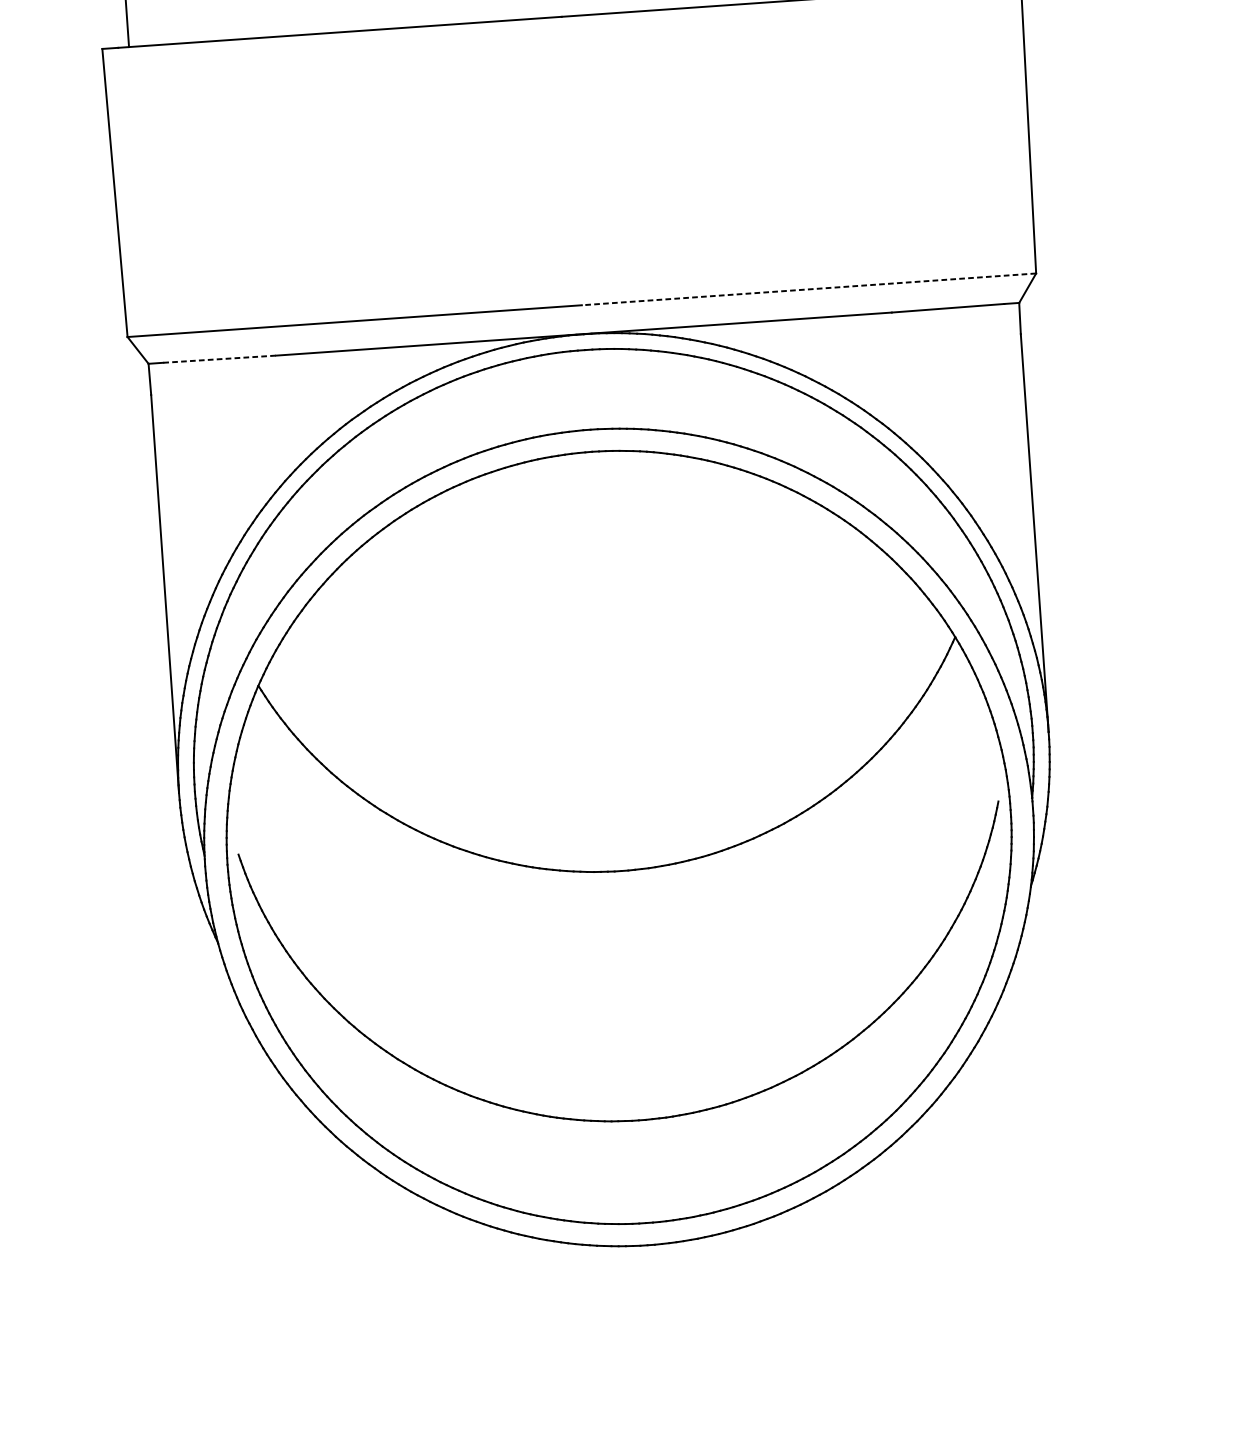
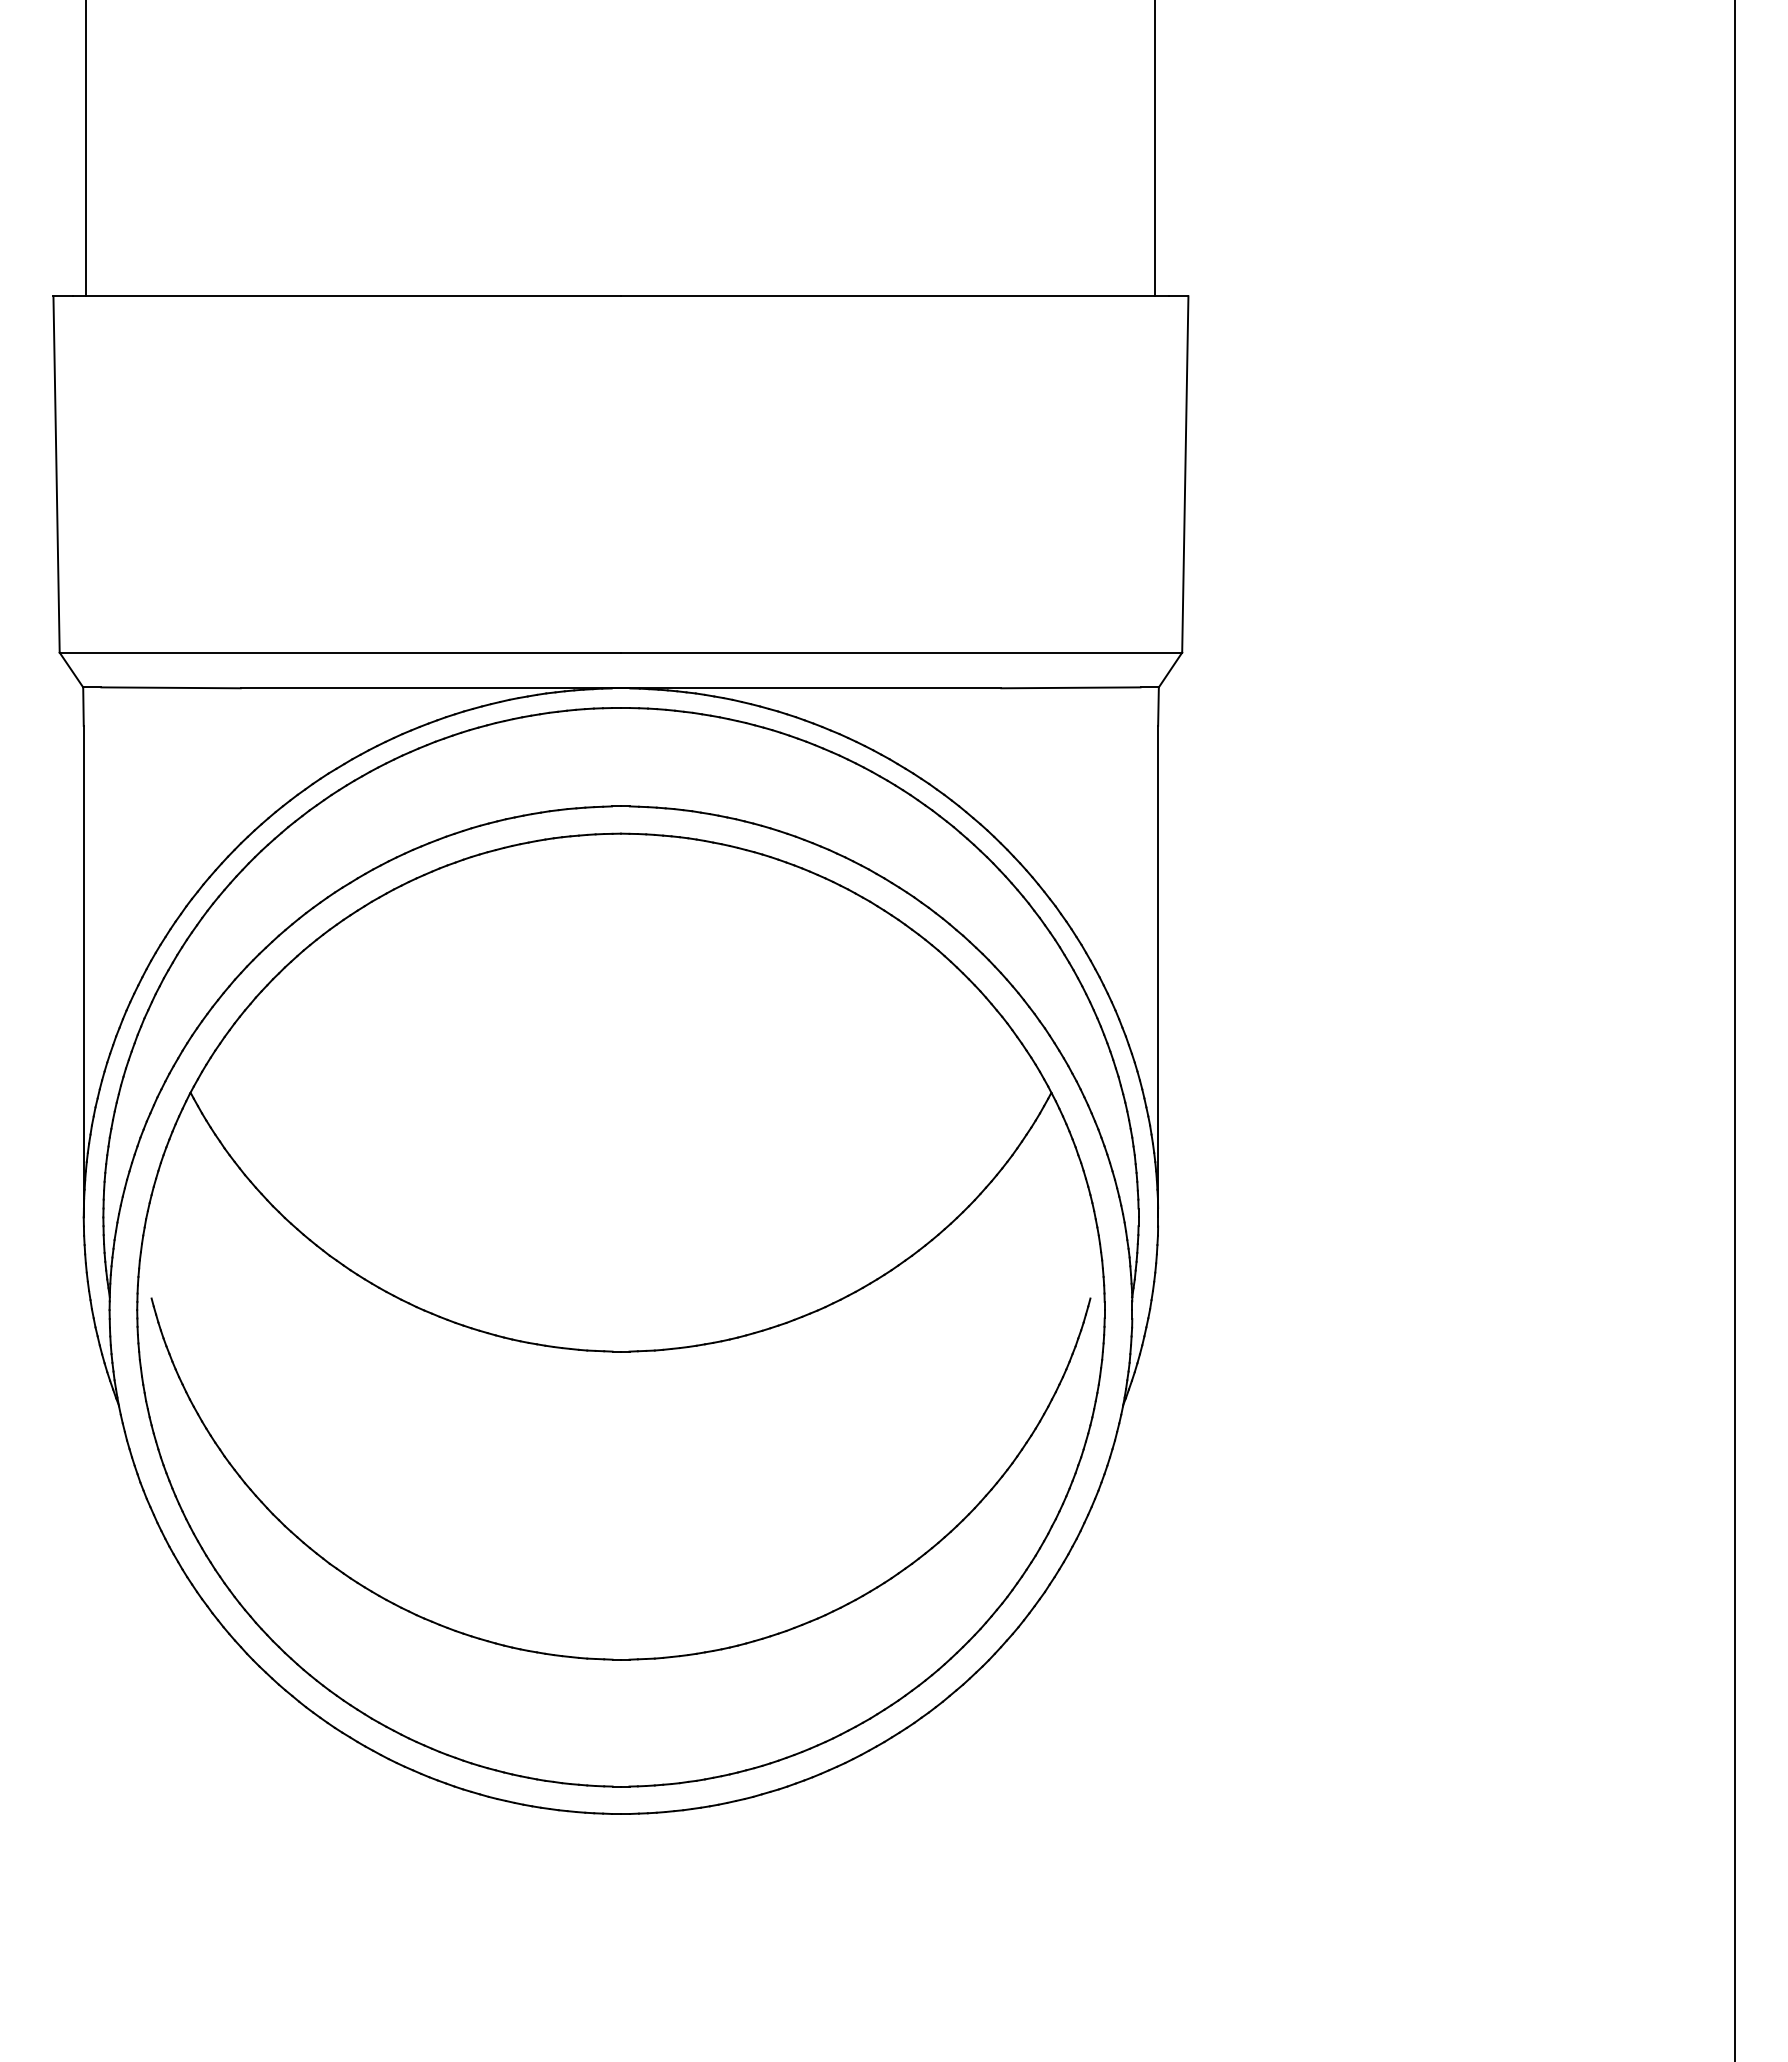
line: (808, 289) -> (901, 652), dashed -> solid
line: (220, 358) -> (171, 687), dashed -> solid

